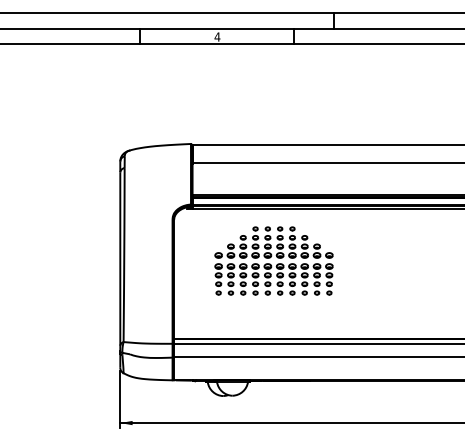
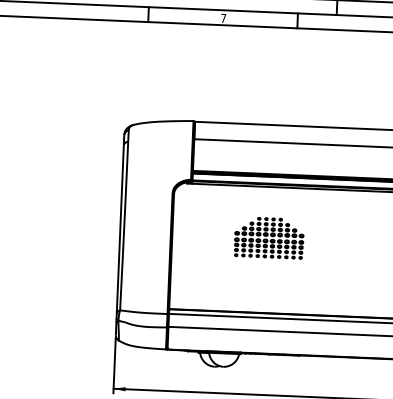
text: (217, 36) -> (223, 17), 4 -> 7
part: (273, 260) -> (268, 237), size x0.6

